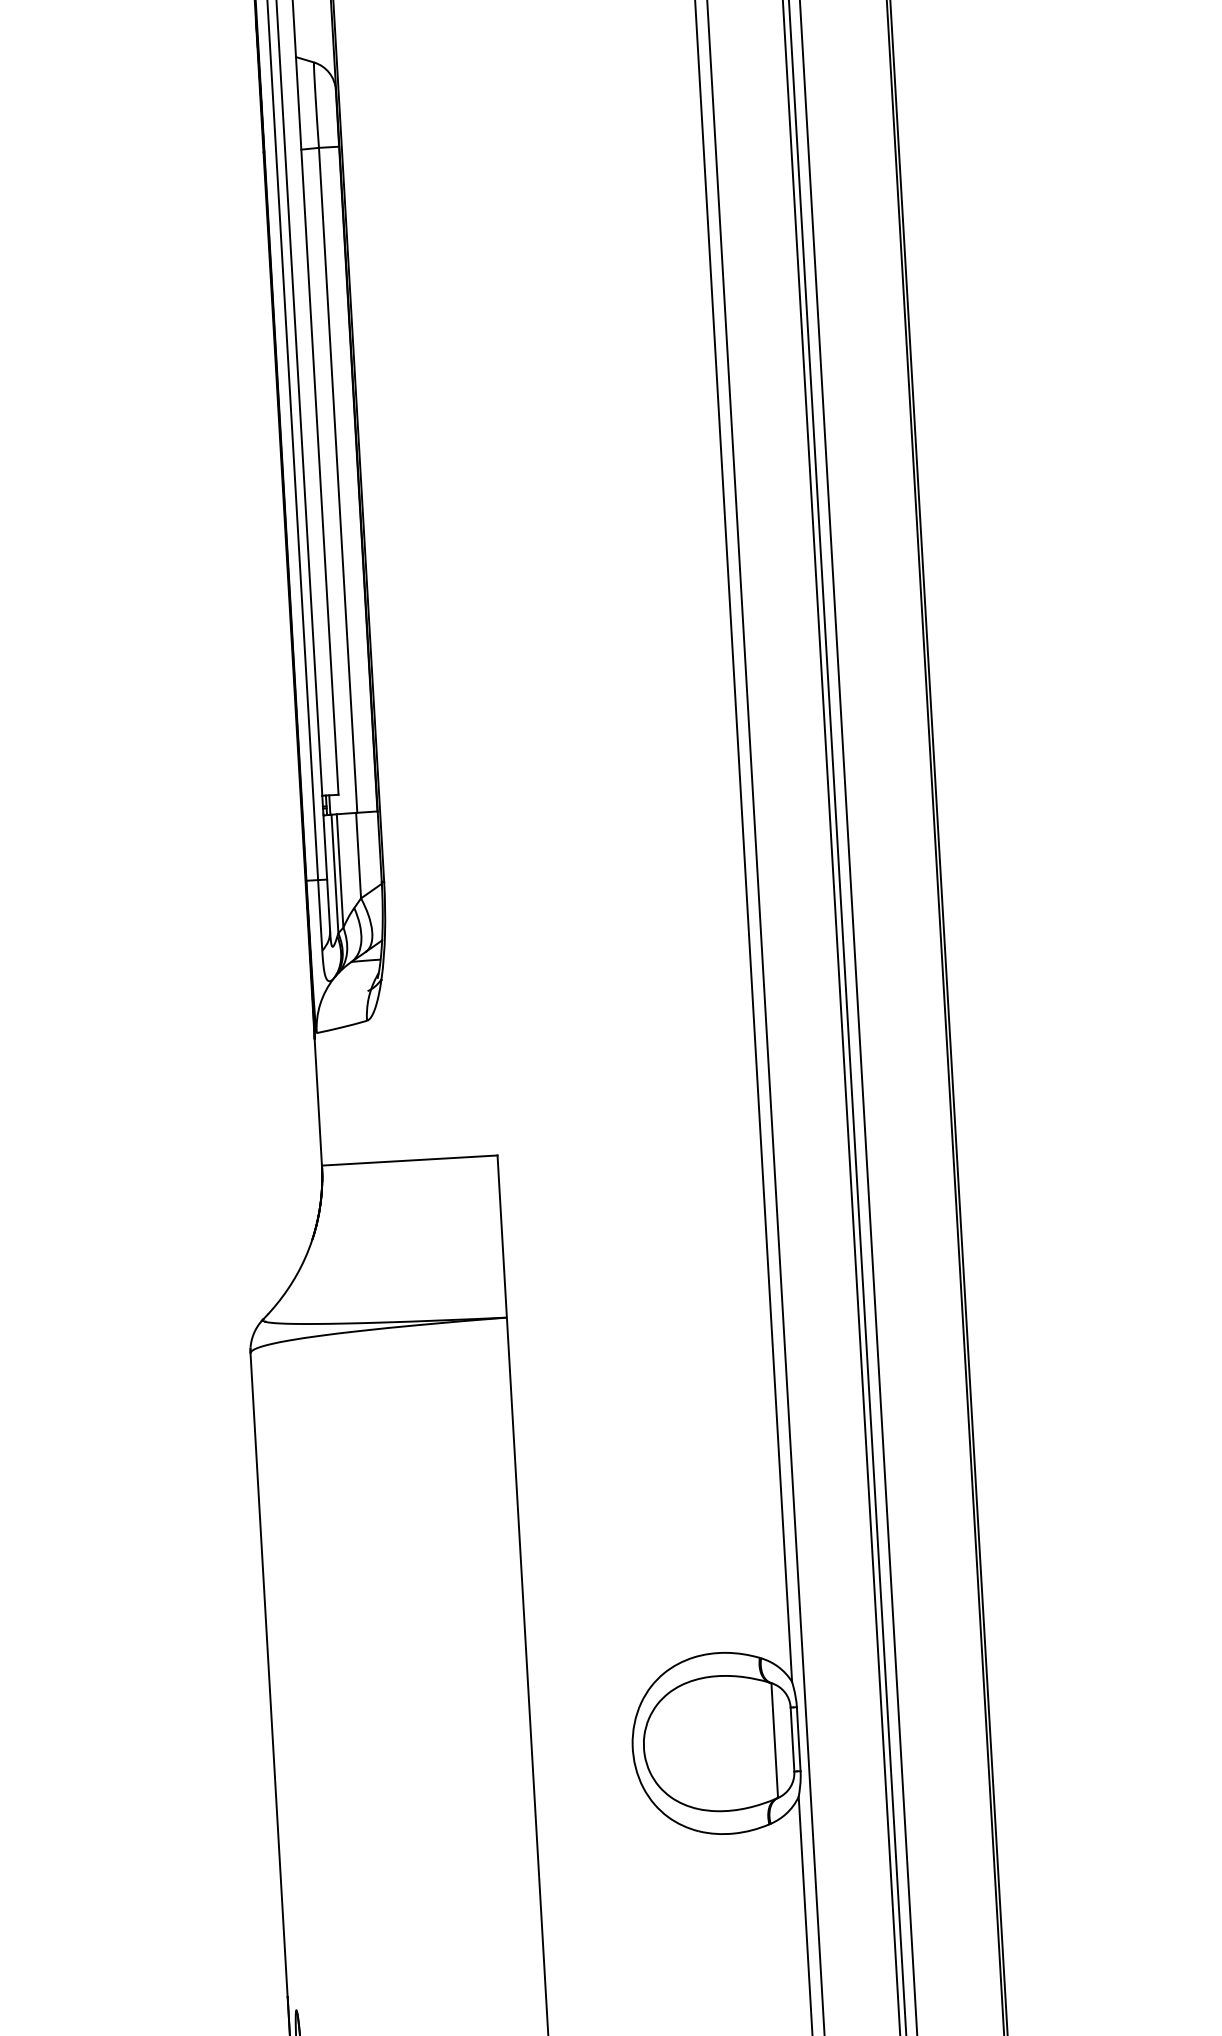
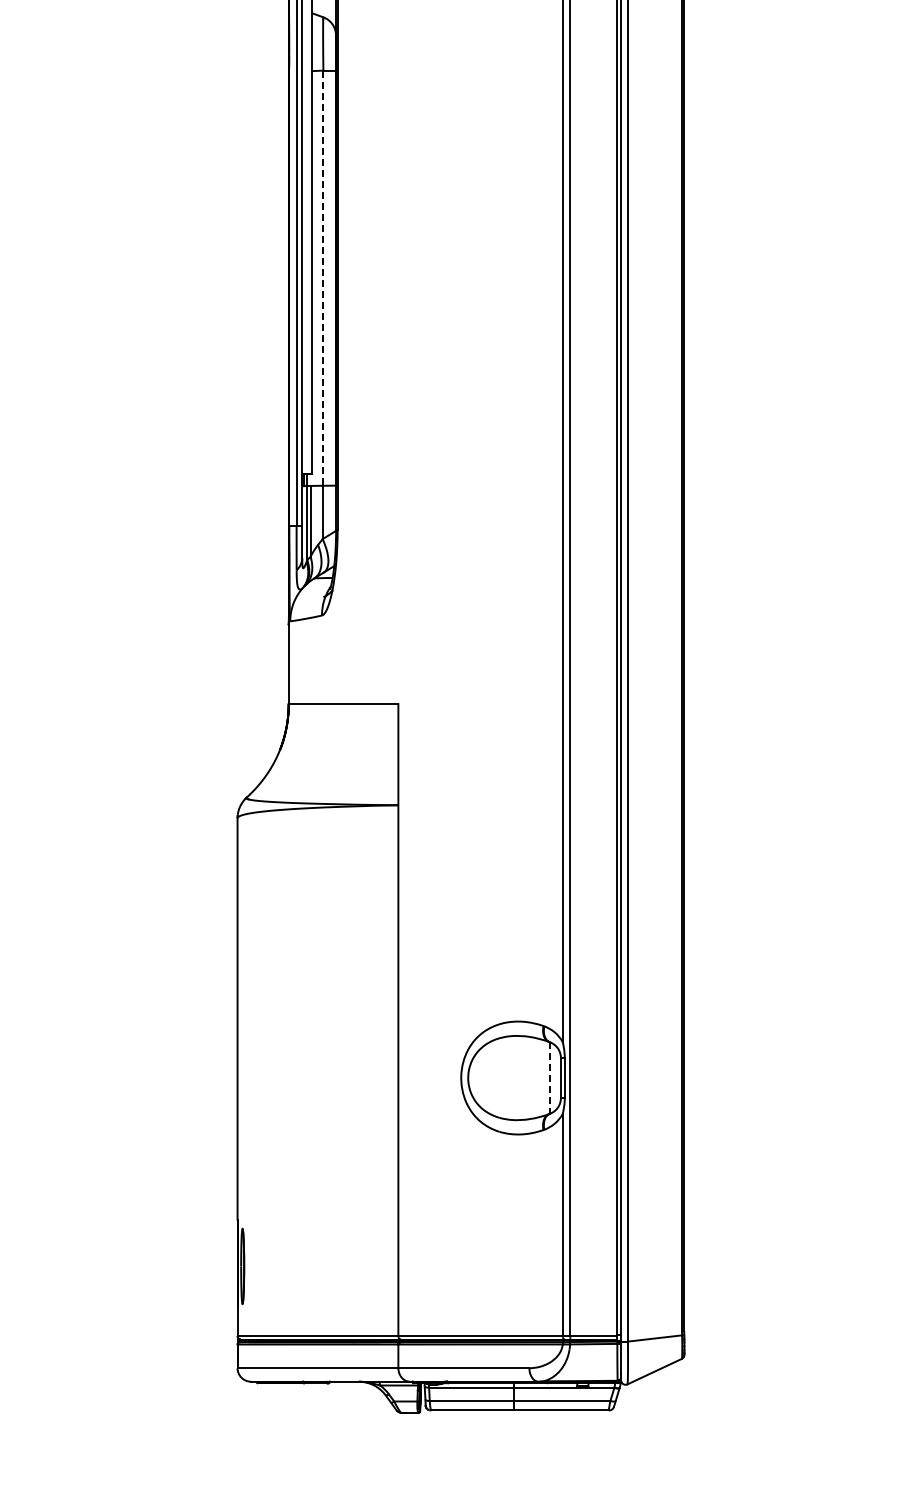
line: (338, 480) -> (323, 278), solid -> dashed
line: (774, 1741) -> (549, 1078), solid -> dashed

